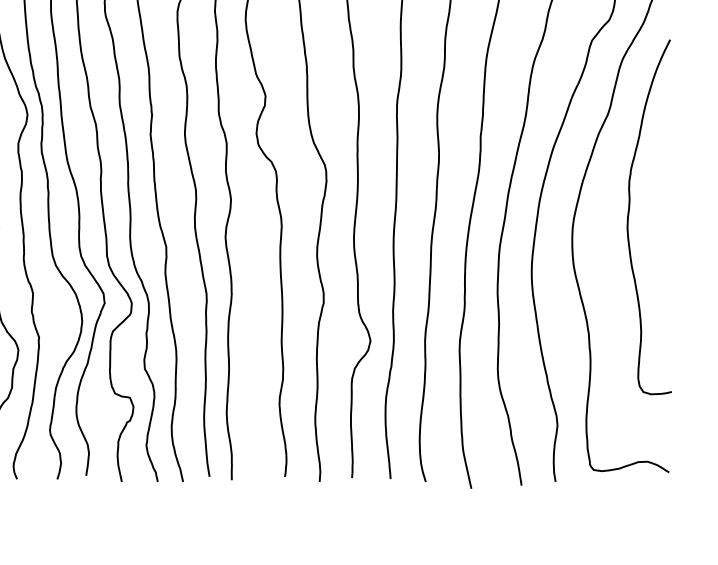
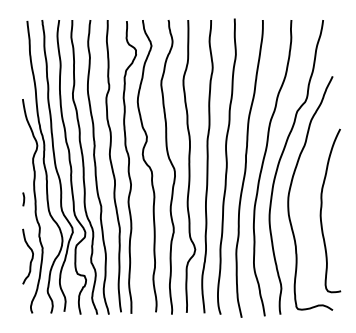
curve: (631, 212) -> (322, 208), moved

